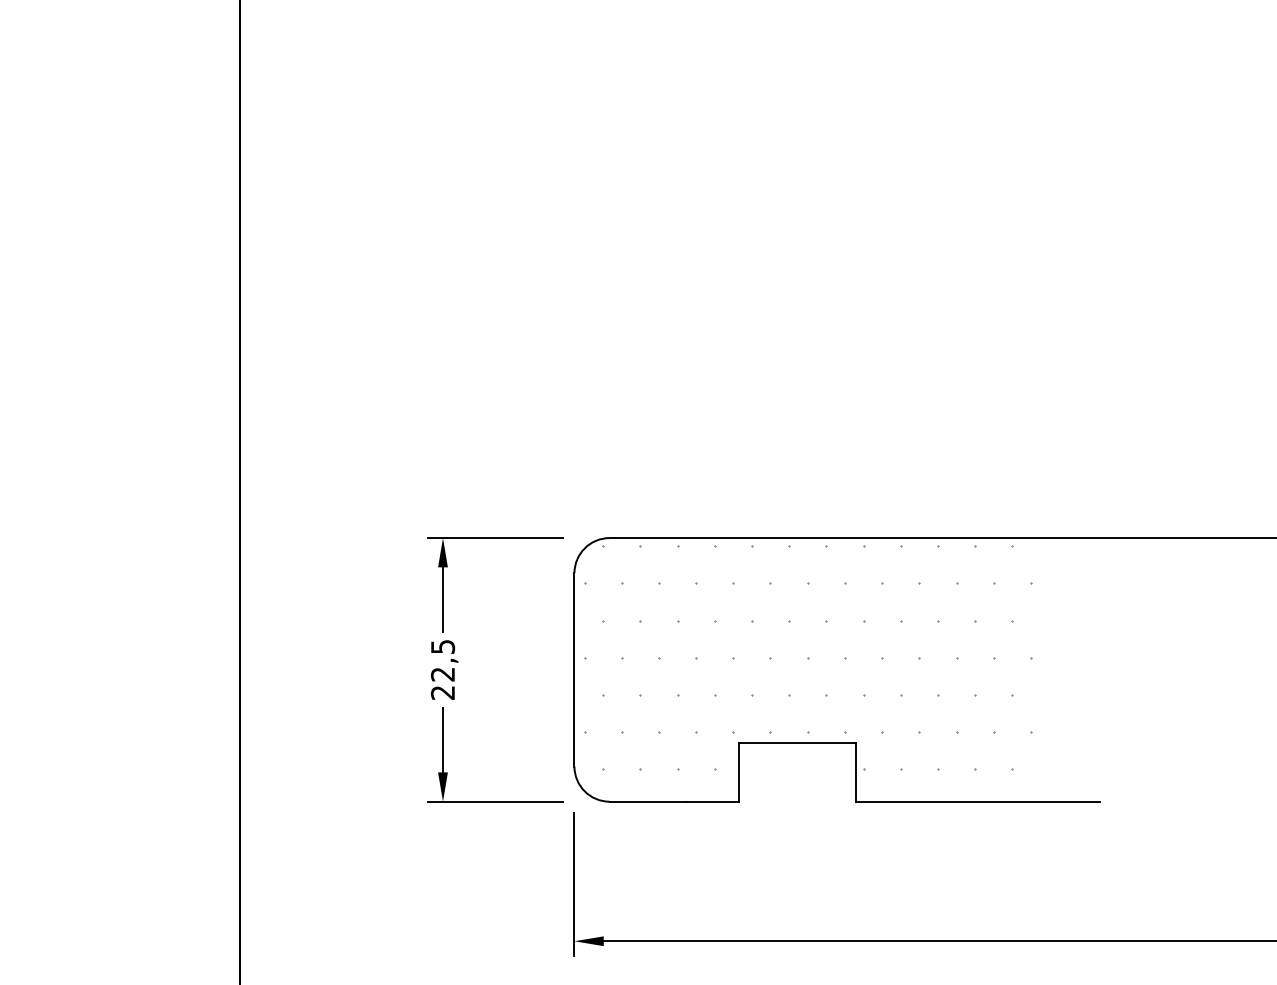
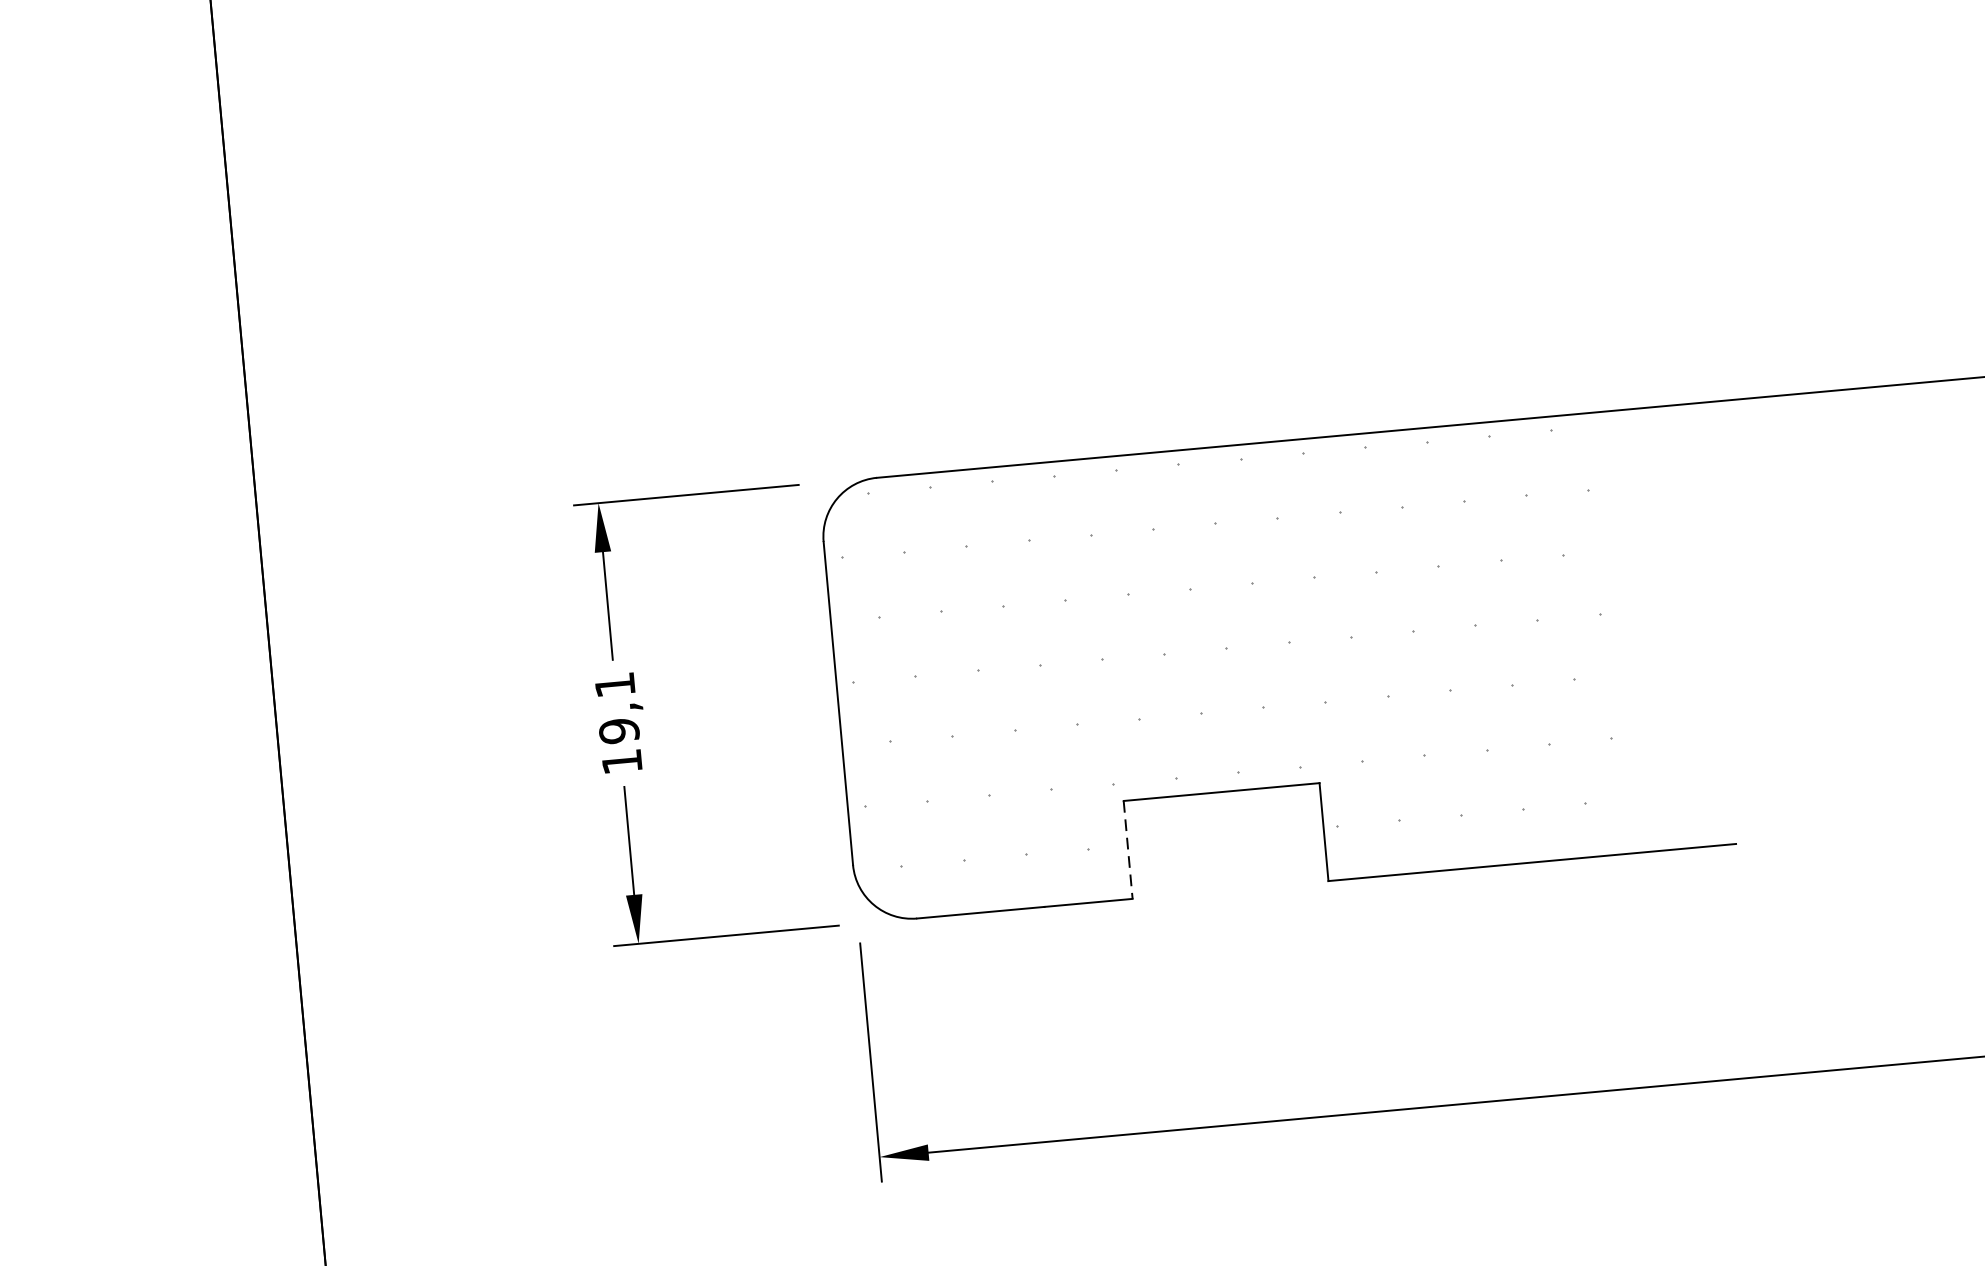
text: (442, 669) -> (617, 722), 22,5 -> 19,1
line: (738, 772) -> (1128, 850), solid -> dashed

